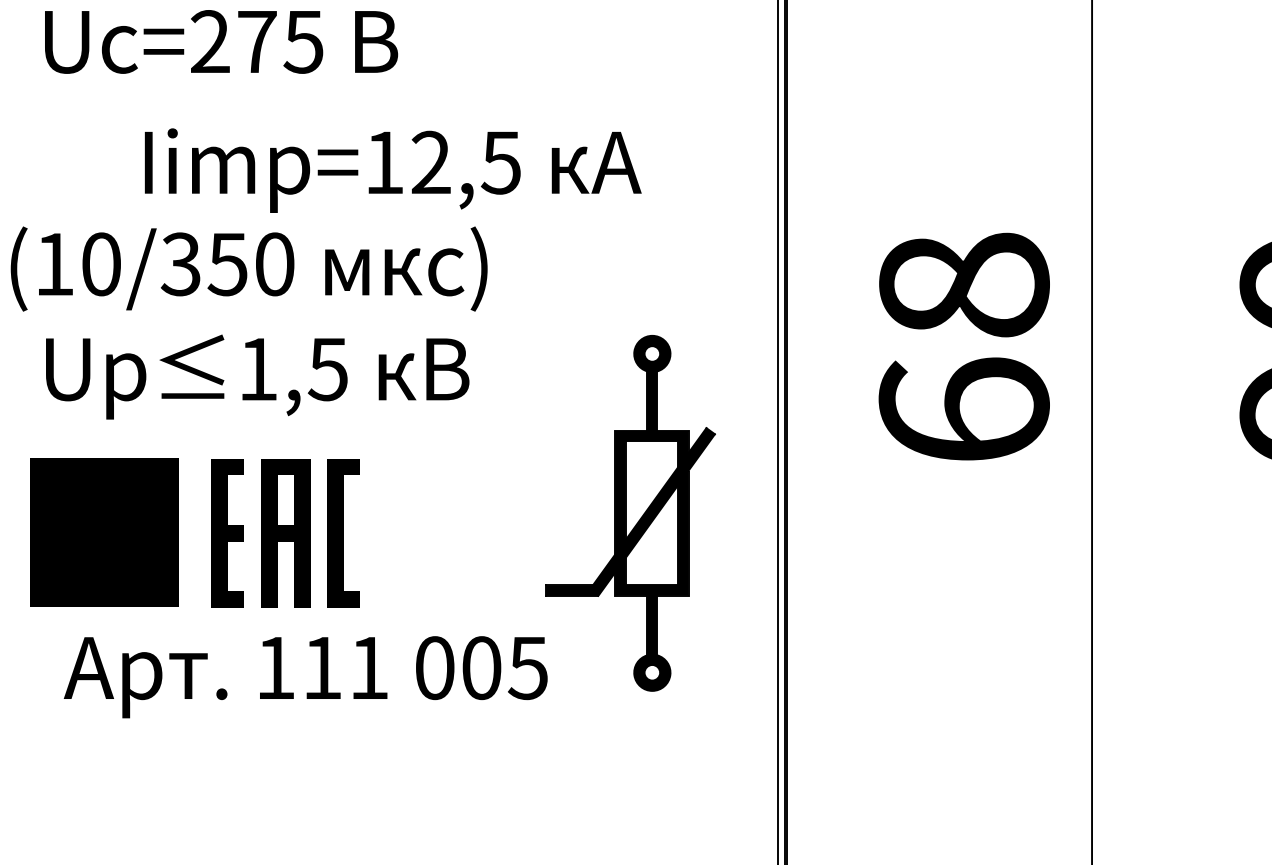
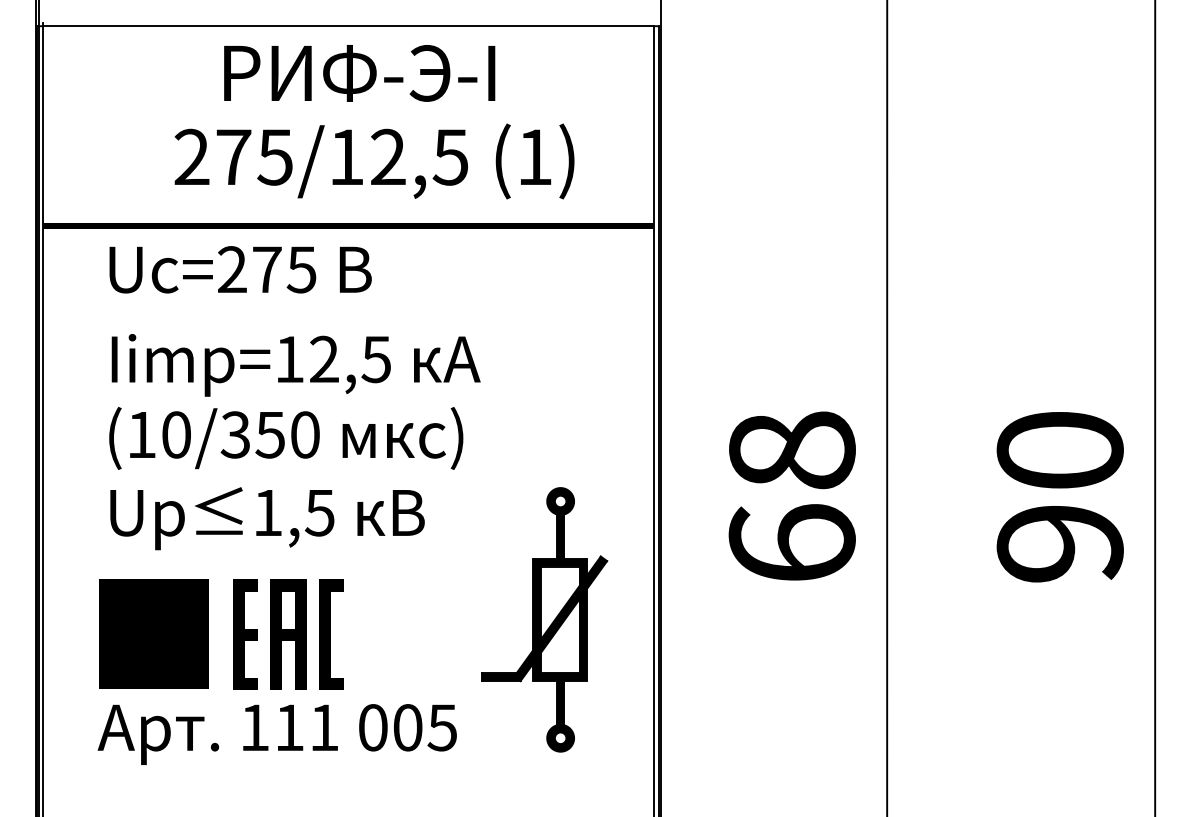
text: (392, 170) -> (295, 365), moved
text: (249, 269) -> (286, 438), moved
text: (304, 677) -> (276, 734), moved

